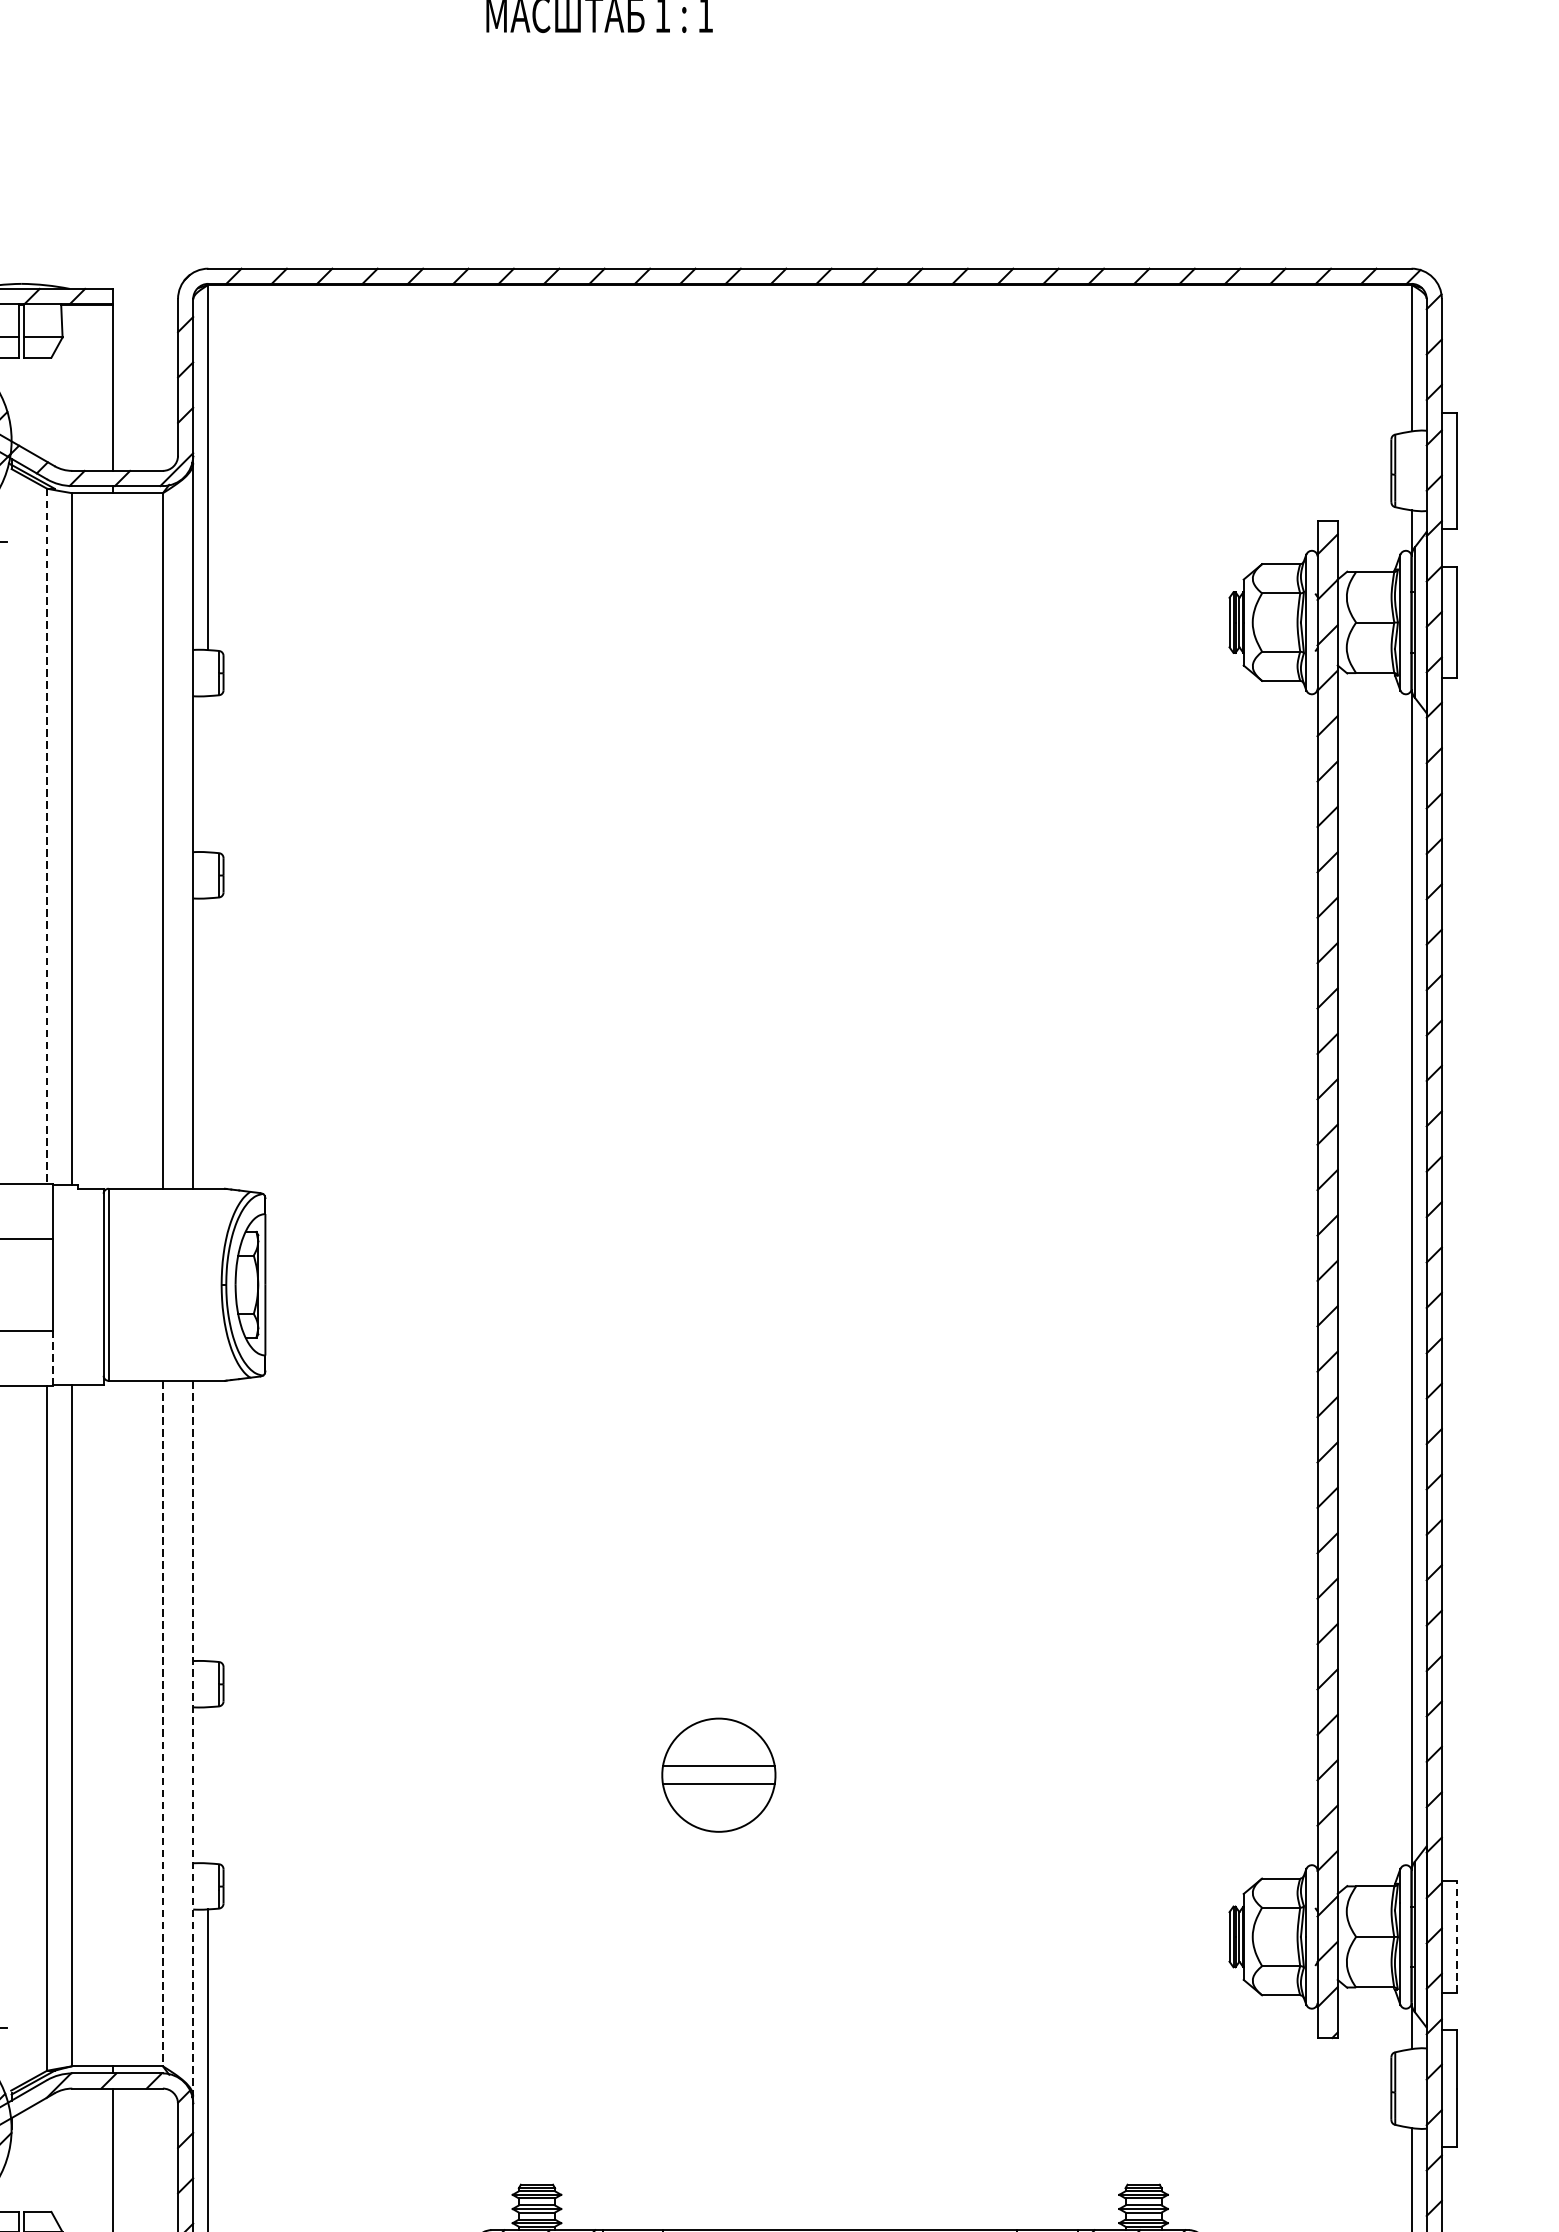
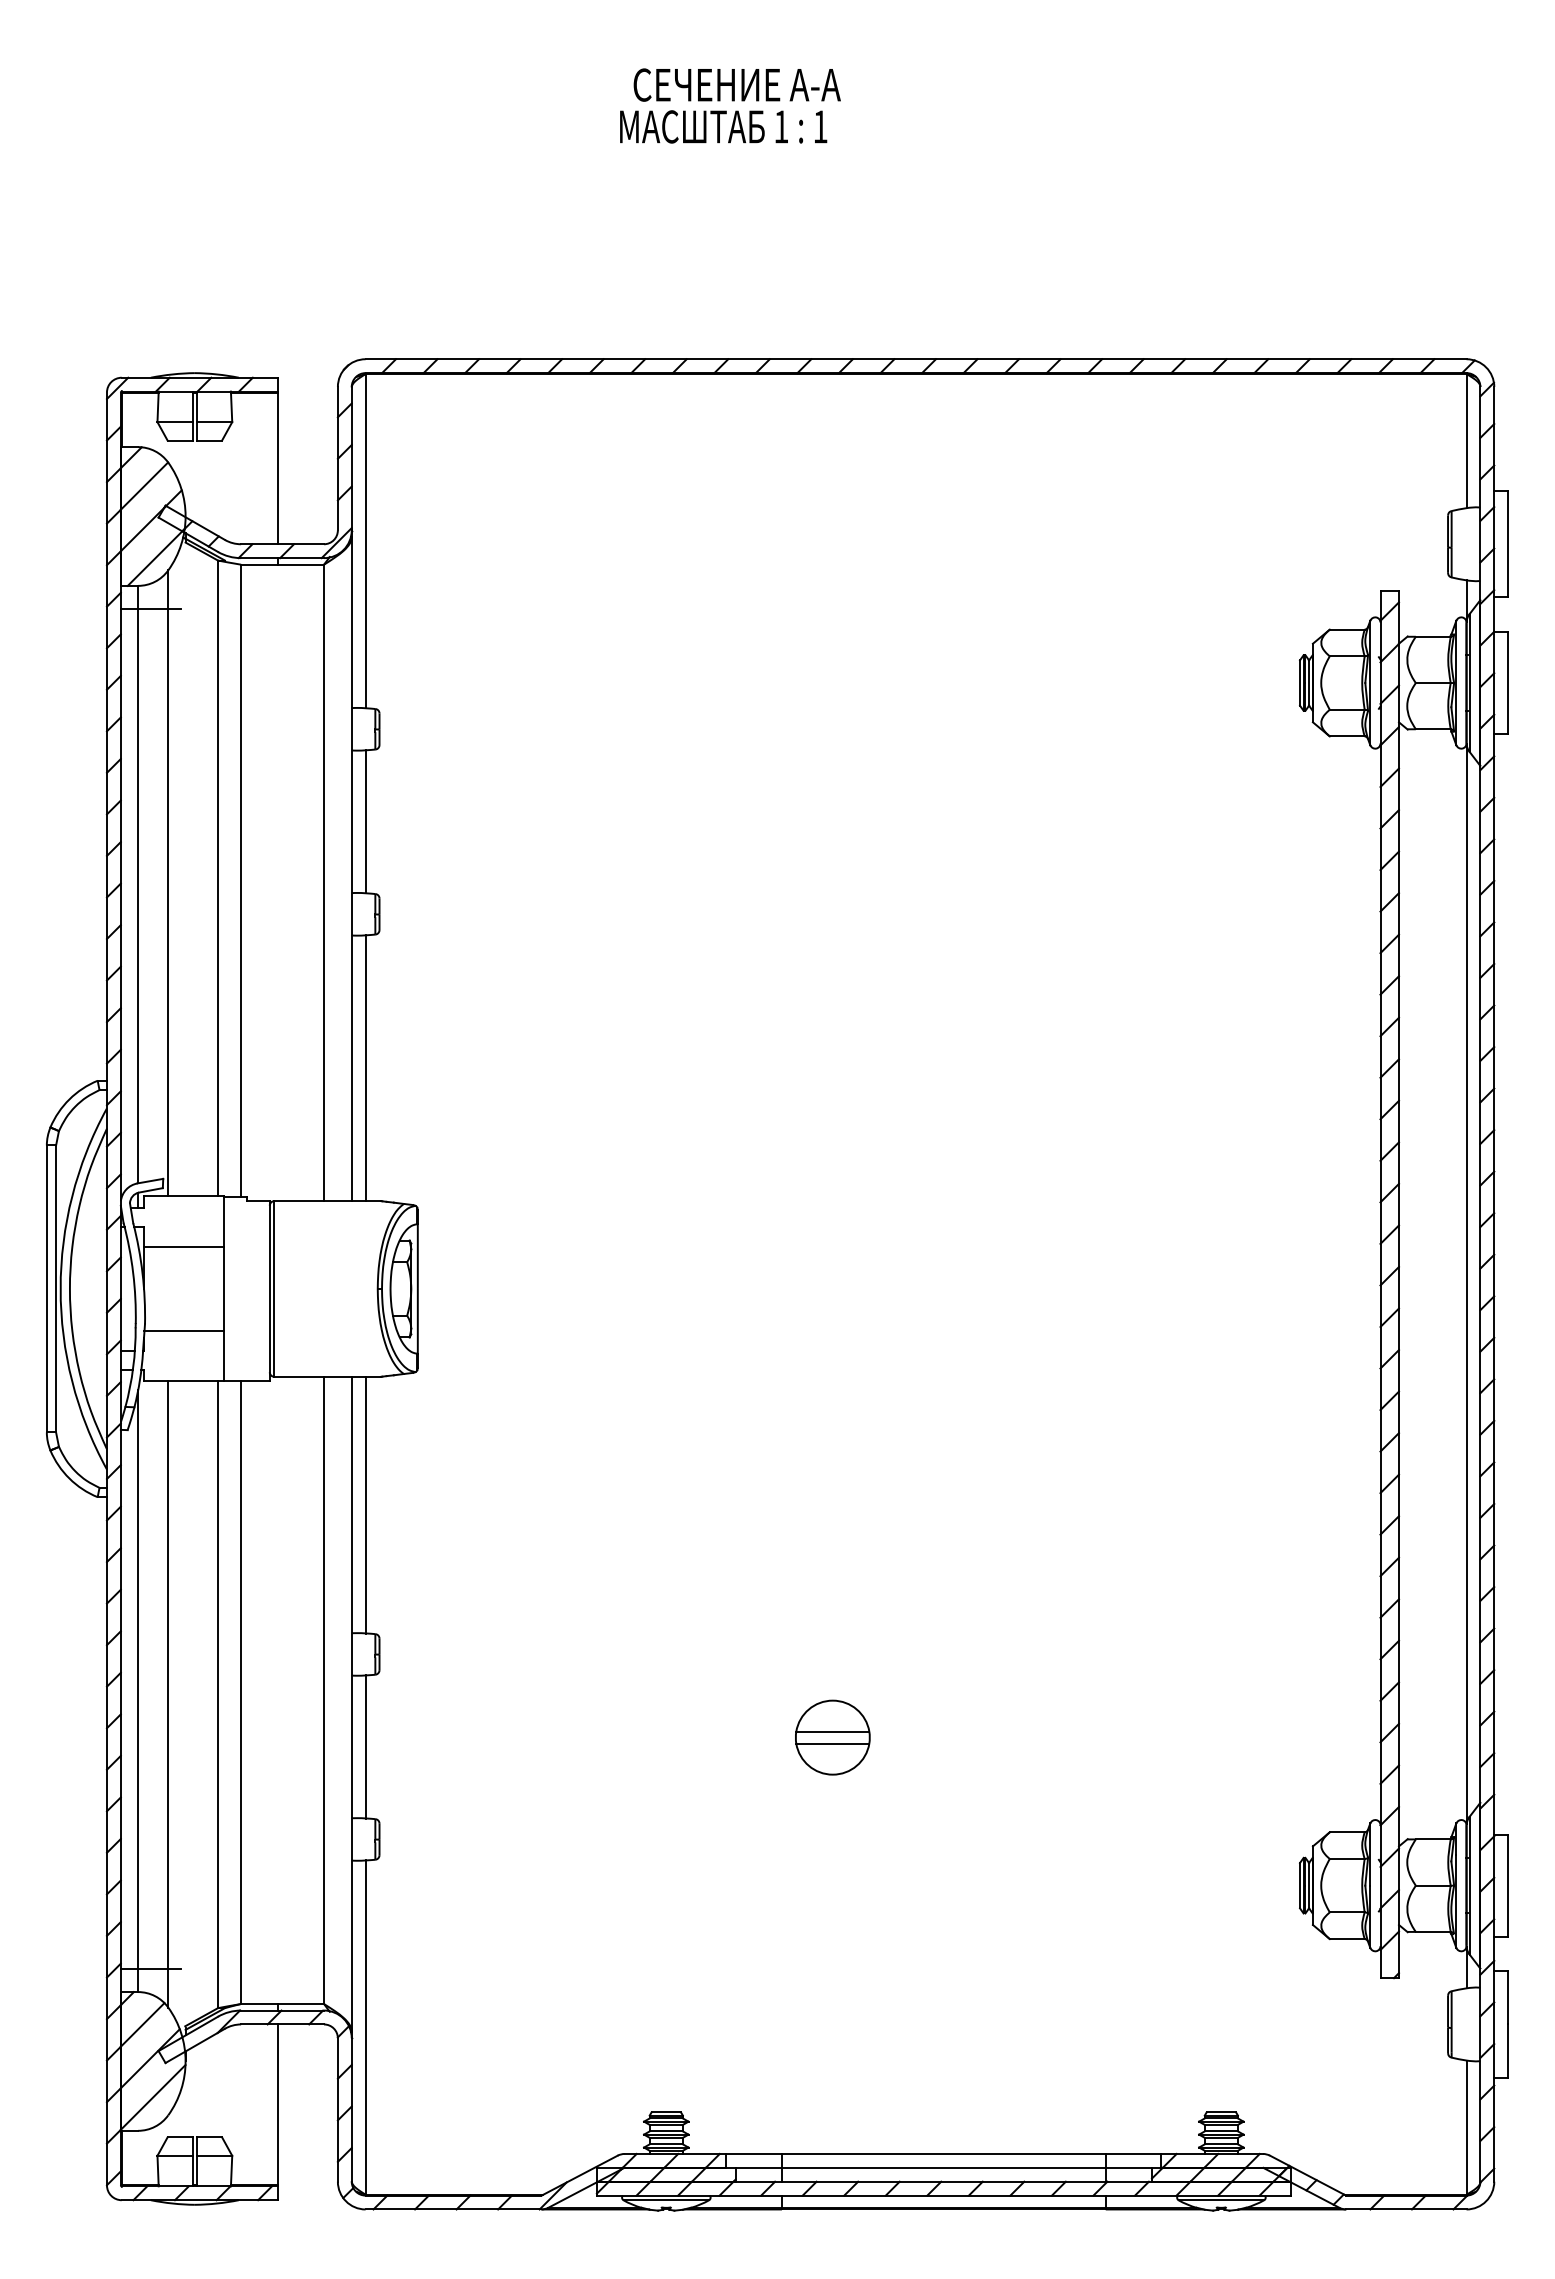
line: (208, 773) -> (365, 821), added
line: (46, 836) -> (217, 878), dashed -> solid
line: (208, 1043) -> (365, 1068), added
line: (53, 1357) -> (223, 1355), dashed -> solid
line: (208, 1520) -> (365, 1504), added
line: (163, 1723) -> (324, 1690), dashed -> solid
line: (192, 1738) -> (351, 1704), dashed -> solid
part: (718, 1774) -> (832, 1737), size x0.71
line: (208, 1784) -> (365, 1746), added
line: (1457, 1936) -> (1508, 1885), dashed -> solid

